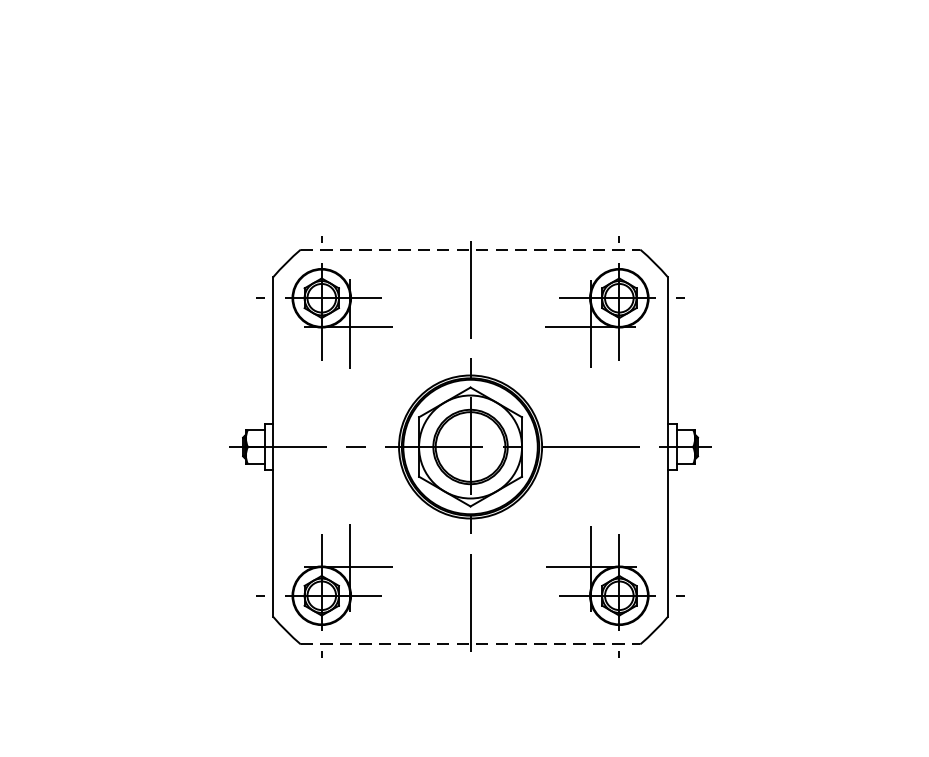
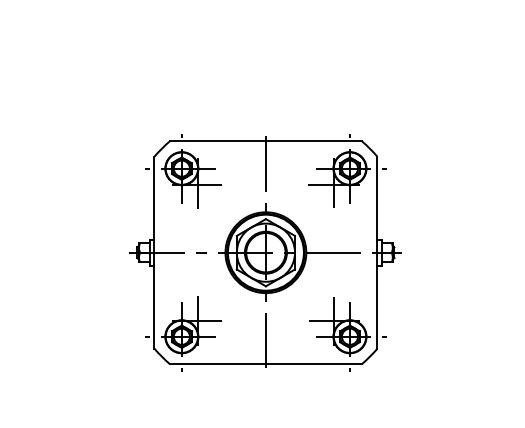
line: (469, 250) -> (265, 141), dashed -> solid
line: (469, 644) -> (265, 364), dashed -> solid

